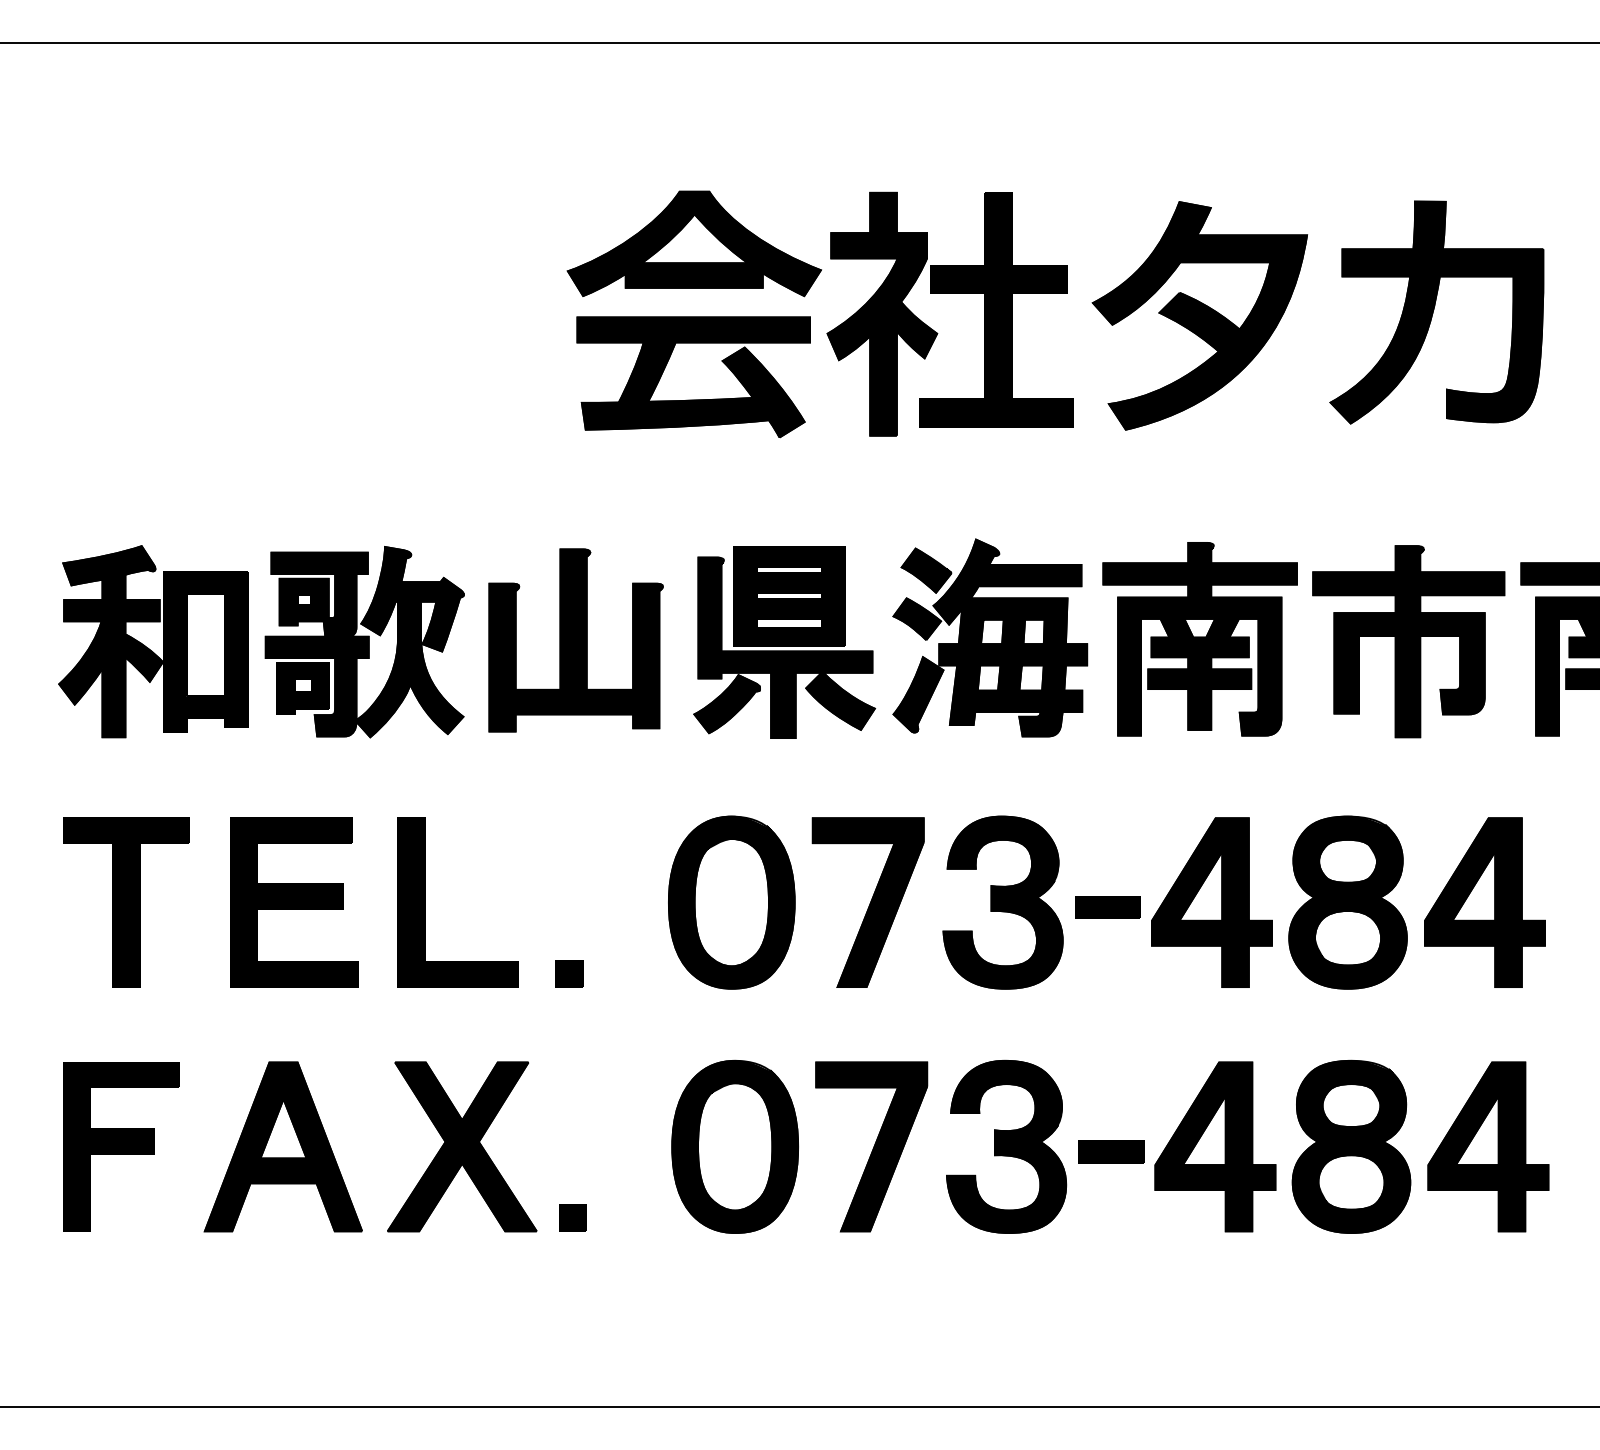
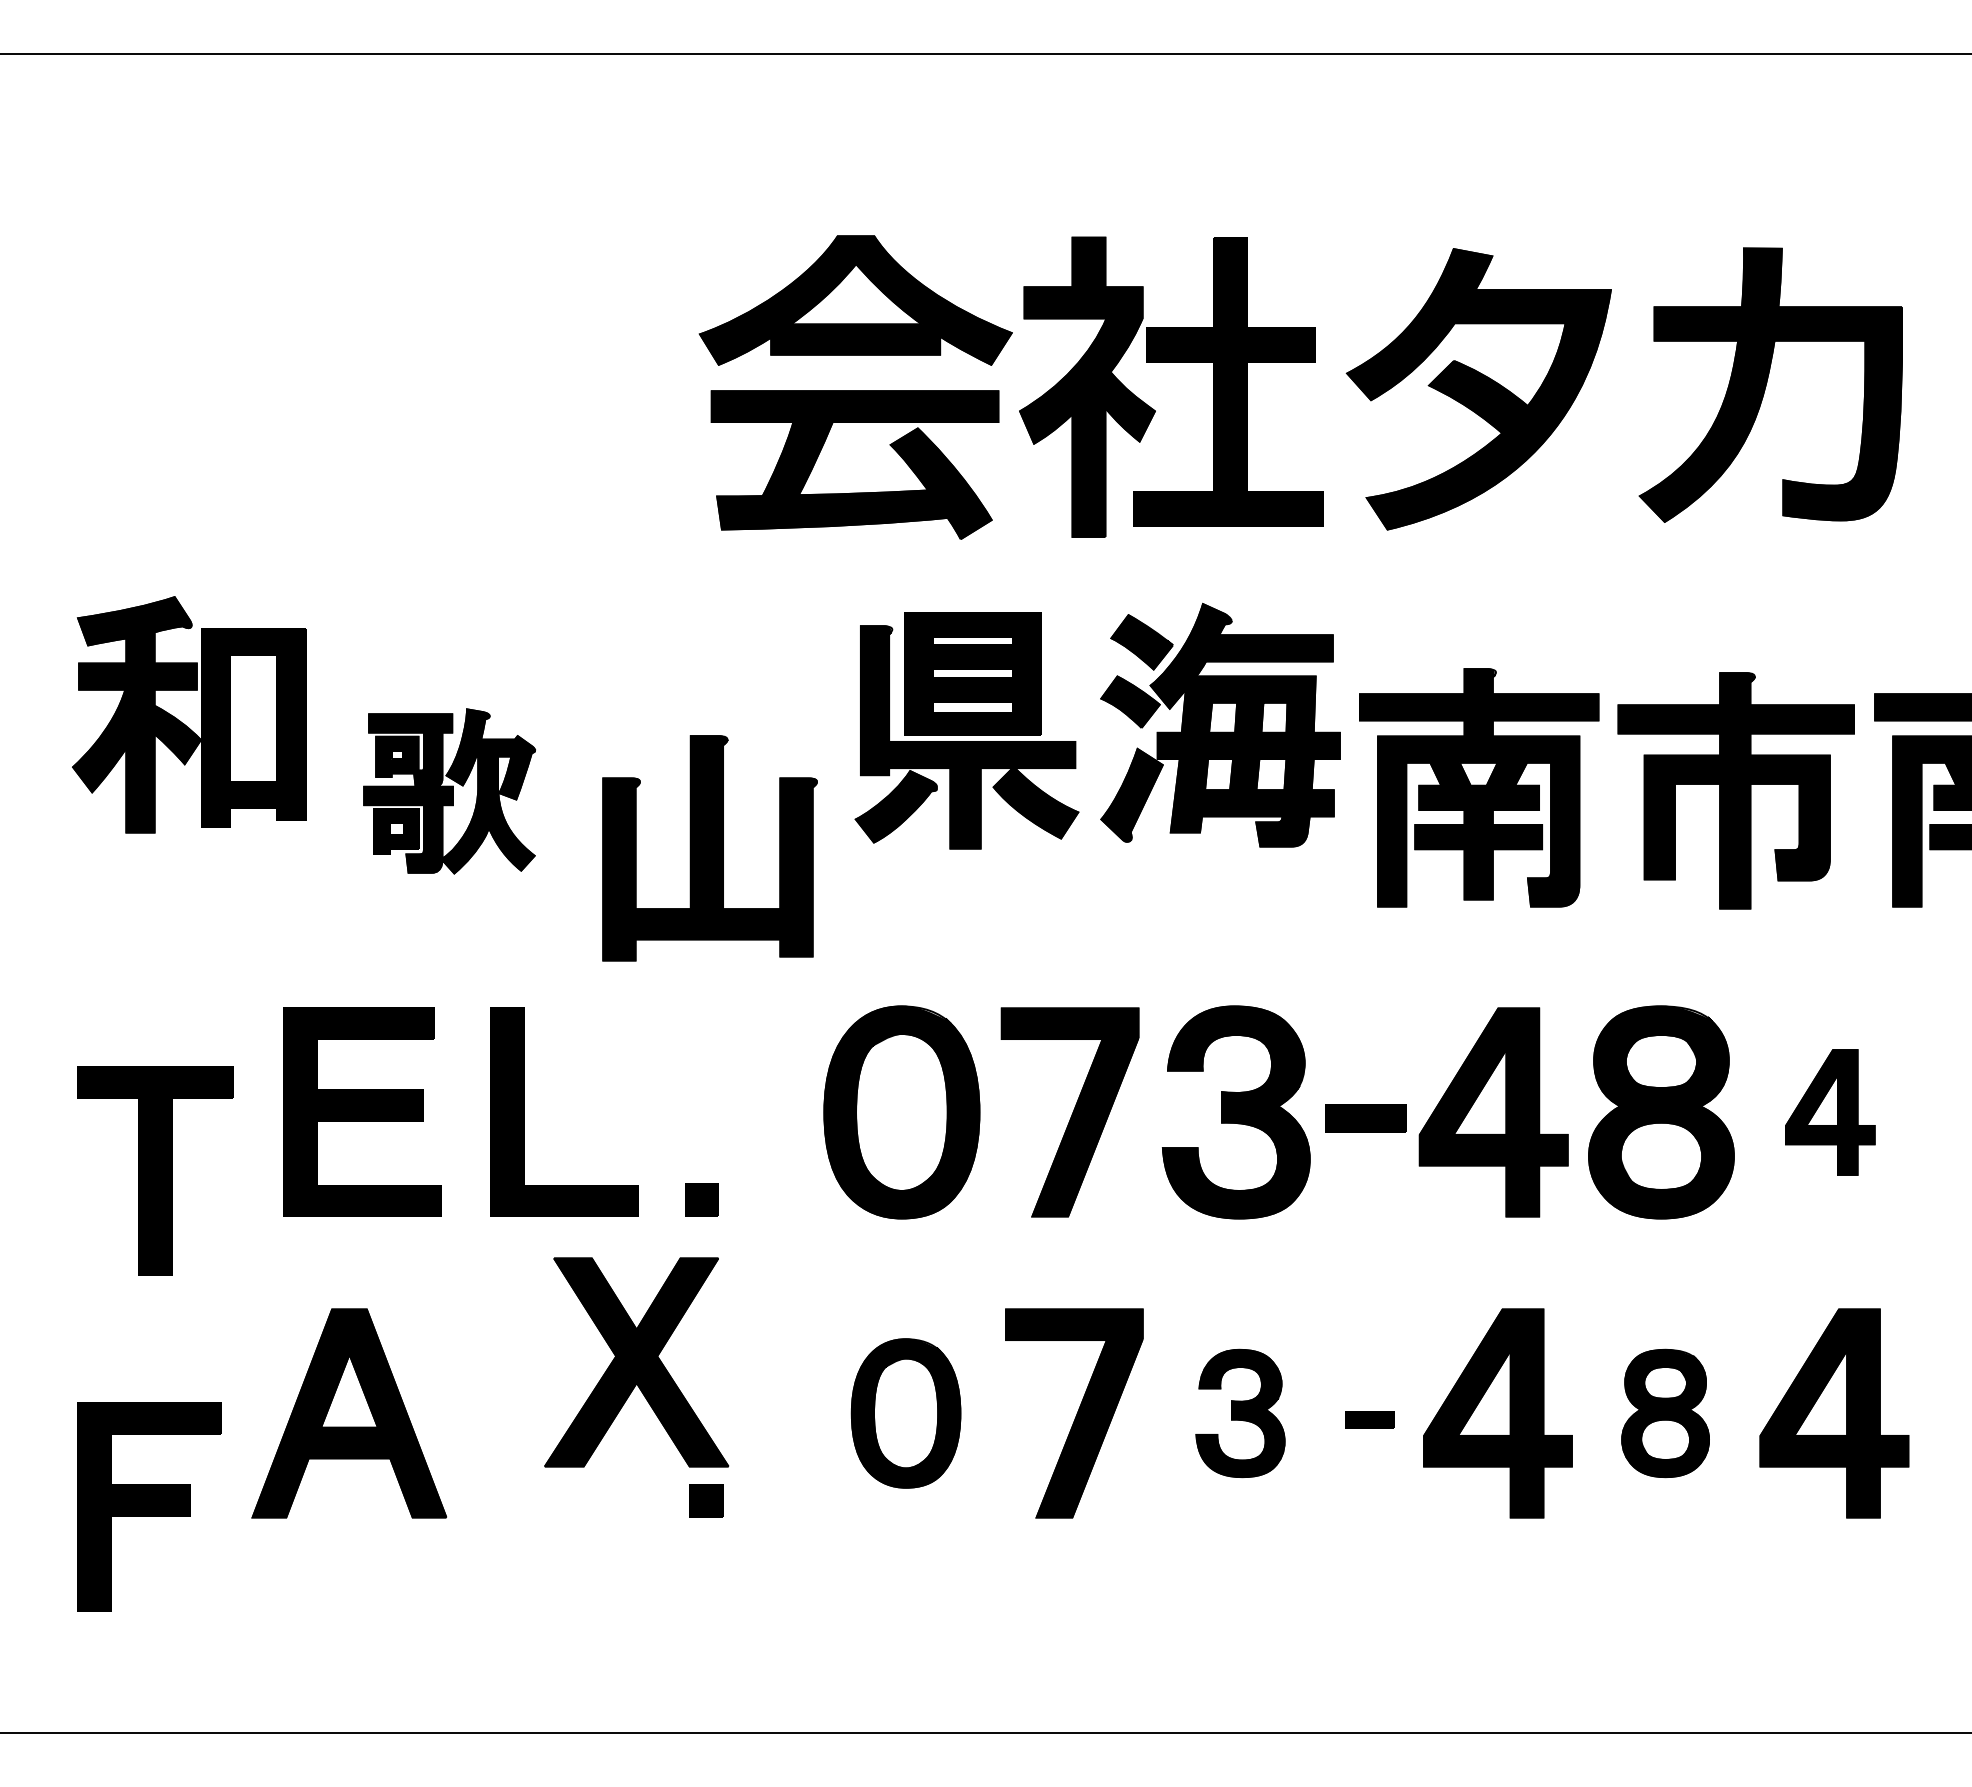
part: (990, 637) -> (1220, 724), moved
part: (575, 640) -> (709, 848), moved
part: (364, 642) -> (449, 791), size x0.7
part: (784, 642) -> (966, 730), moved
part: (149, 648) -> (184, 723), moved
part: (126, 901) -> (155, 1170), moved
part: (1485, 902) -> (1830, 1112), size x0.6
part: (121, 1146) -> (149, 1506), moved
part: (462, 1146) -> (636, 1362), moved
part: (734, 1146) -> (905, 1413), size x0.7
part: (1006, 1146) -> (1240, 1413), size x0.6
part: (1351, 1146) -> (1665, 1413), size x0.6
part: (1111, 1151) -> (1369, 1419), size x0.6

